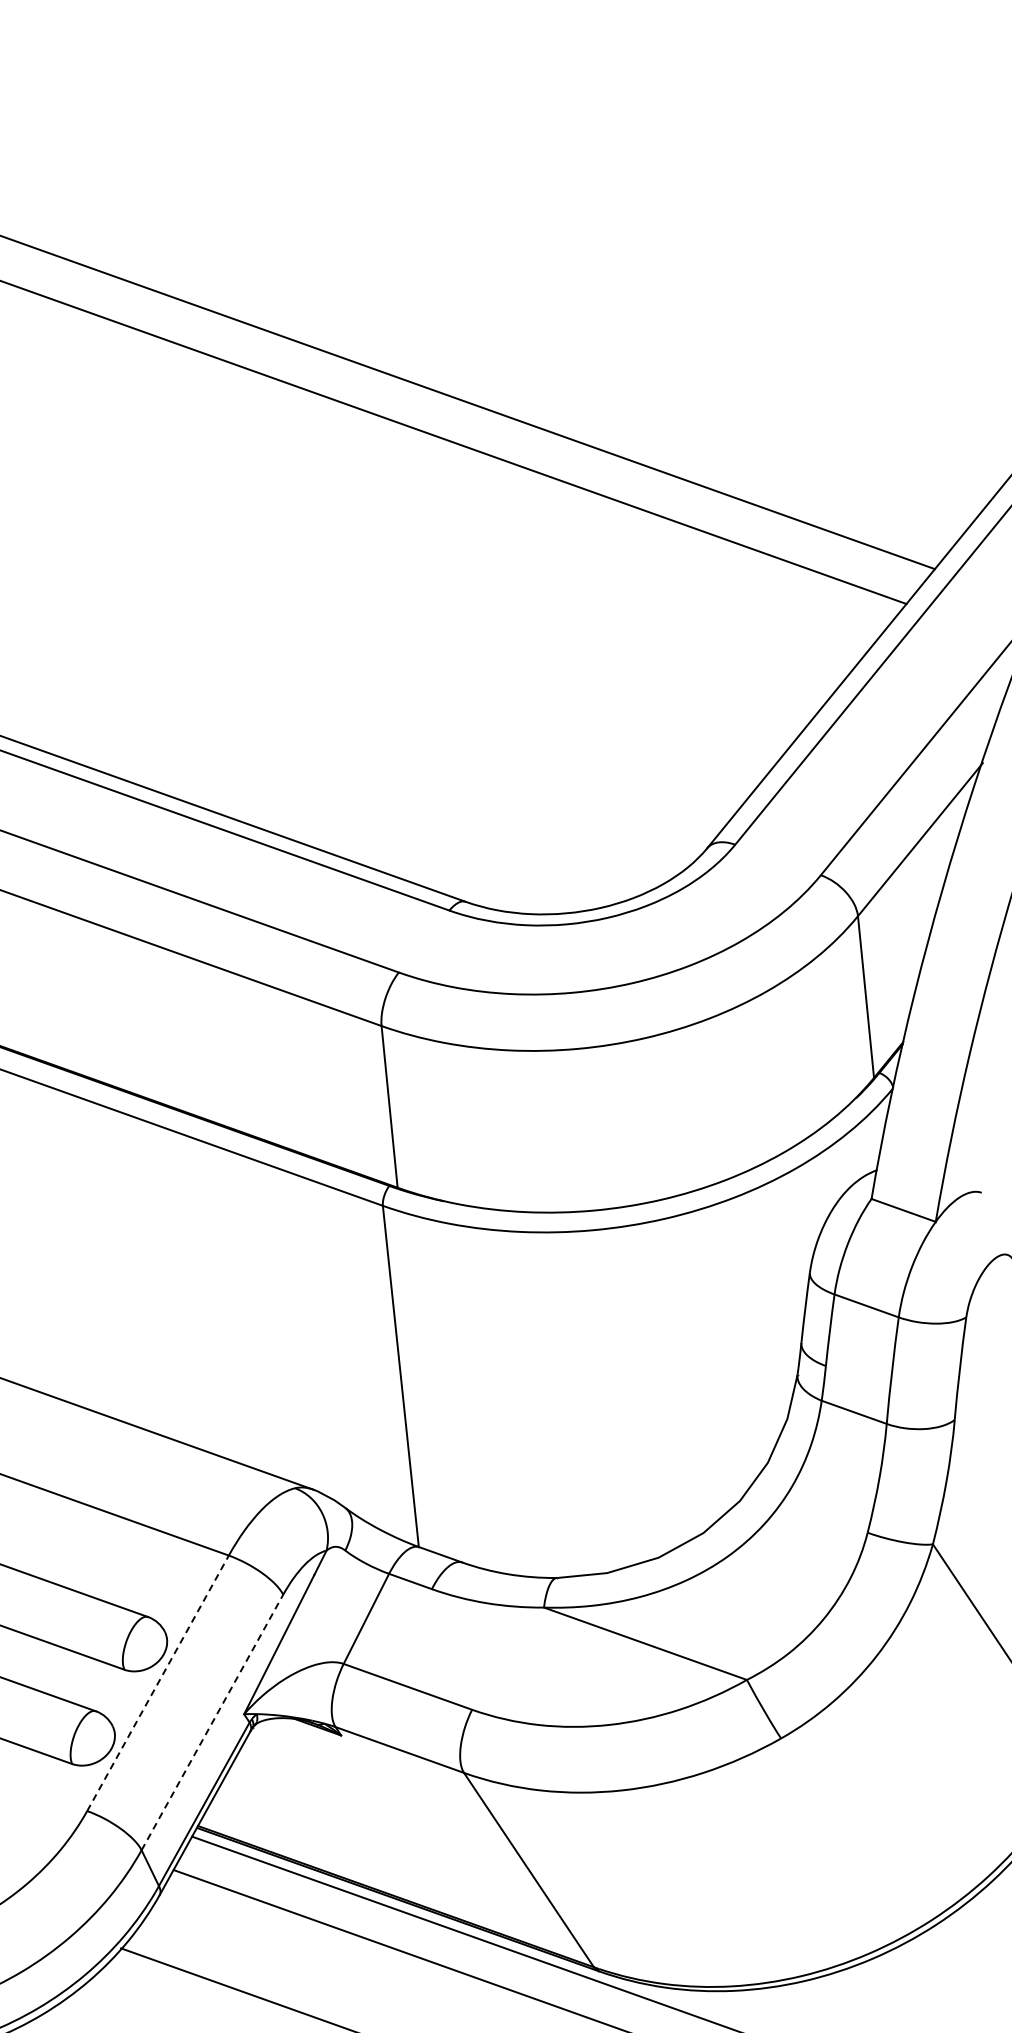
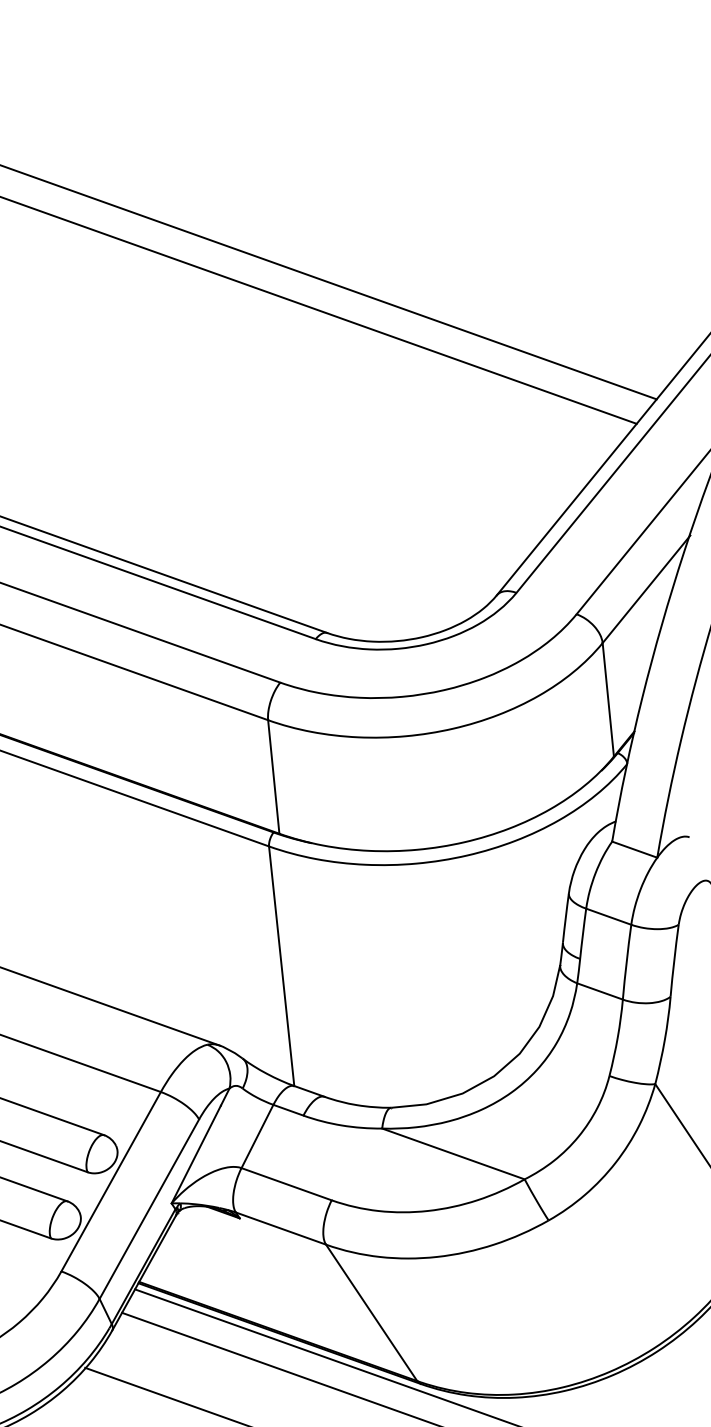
line: (158, 1682) -> (111, 1181), dashed -> solid
line: (212, 1722) -> (149, 1209), dashed -> solid

